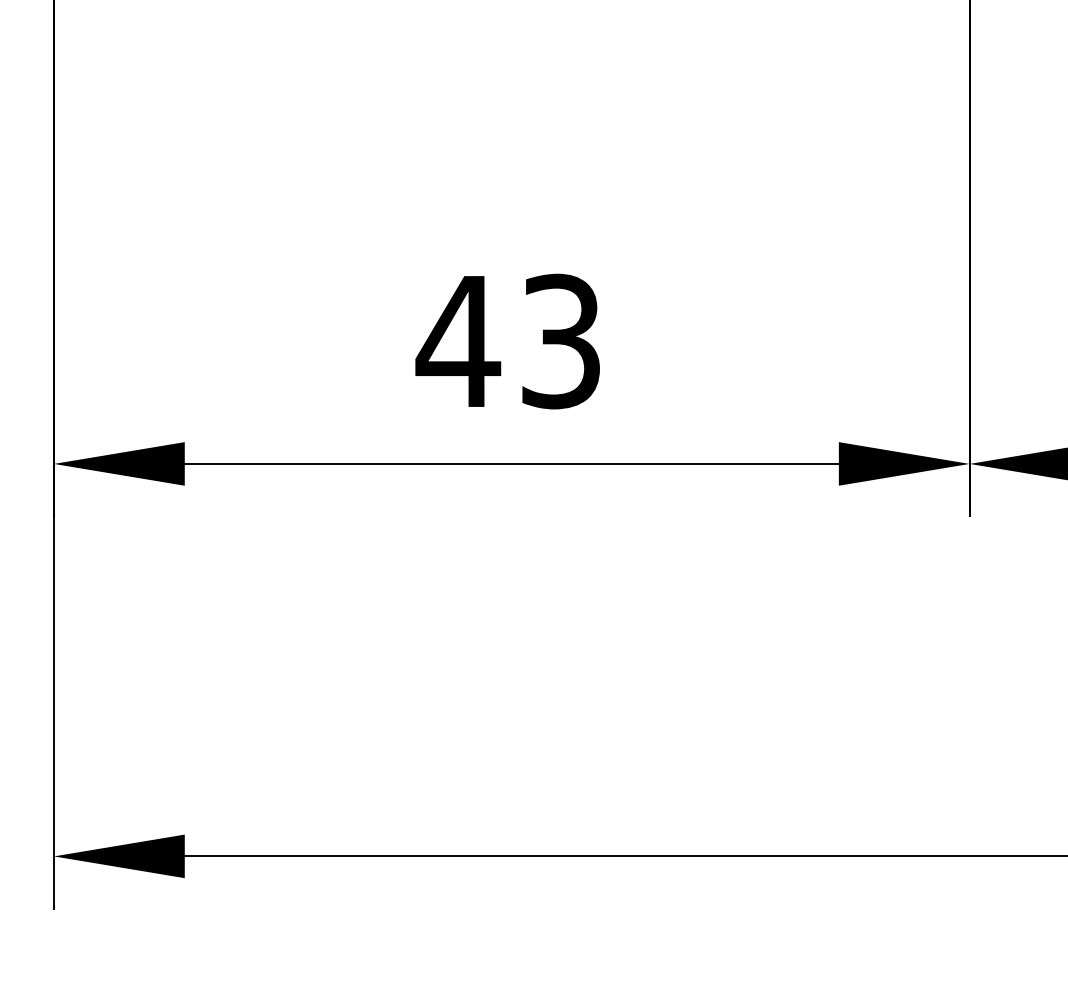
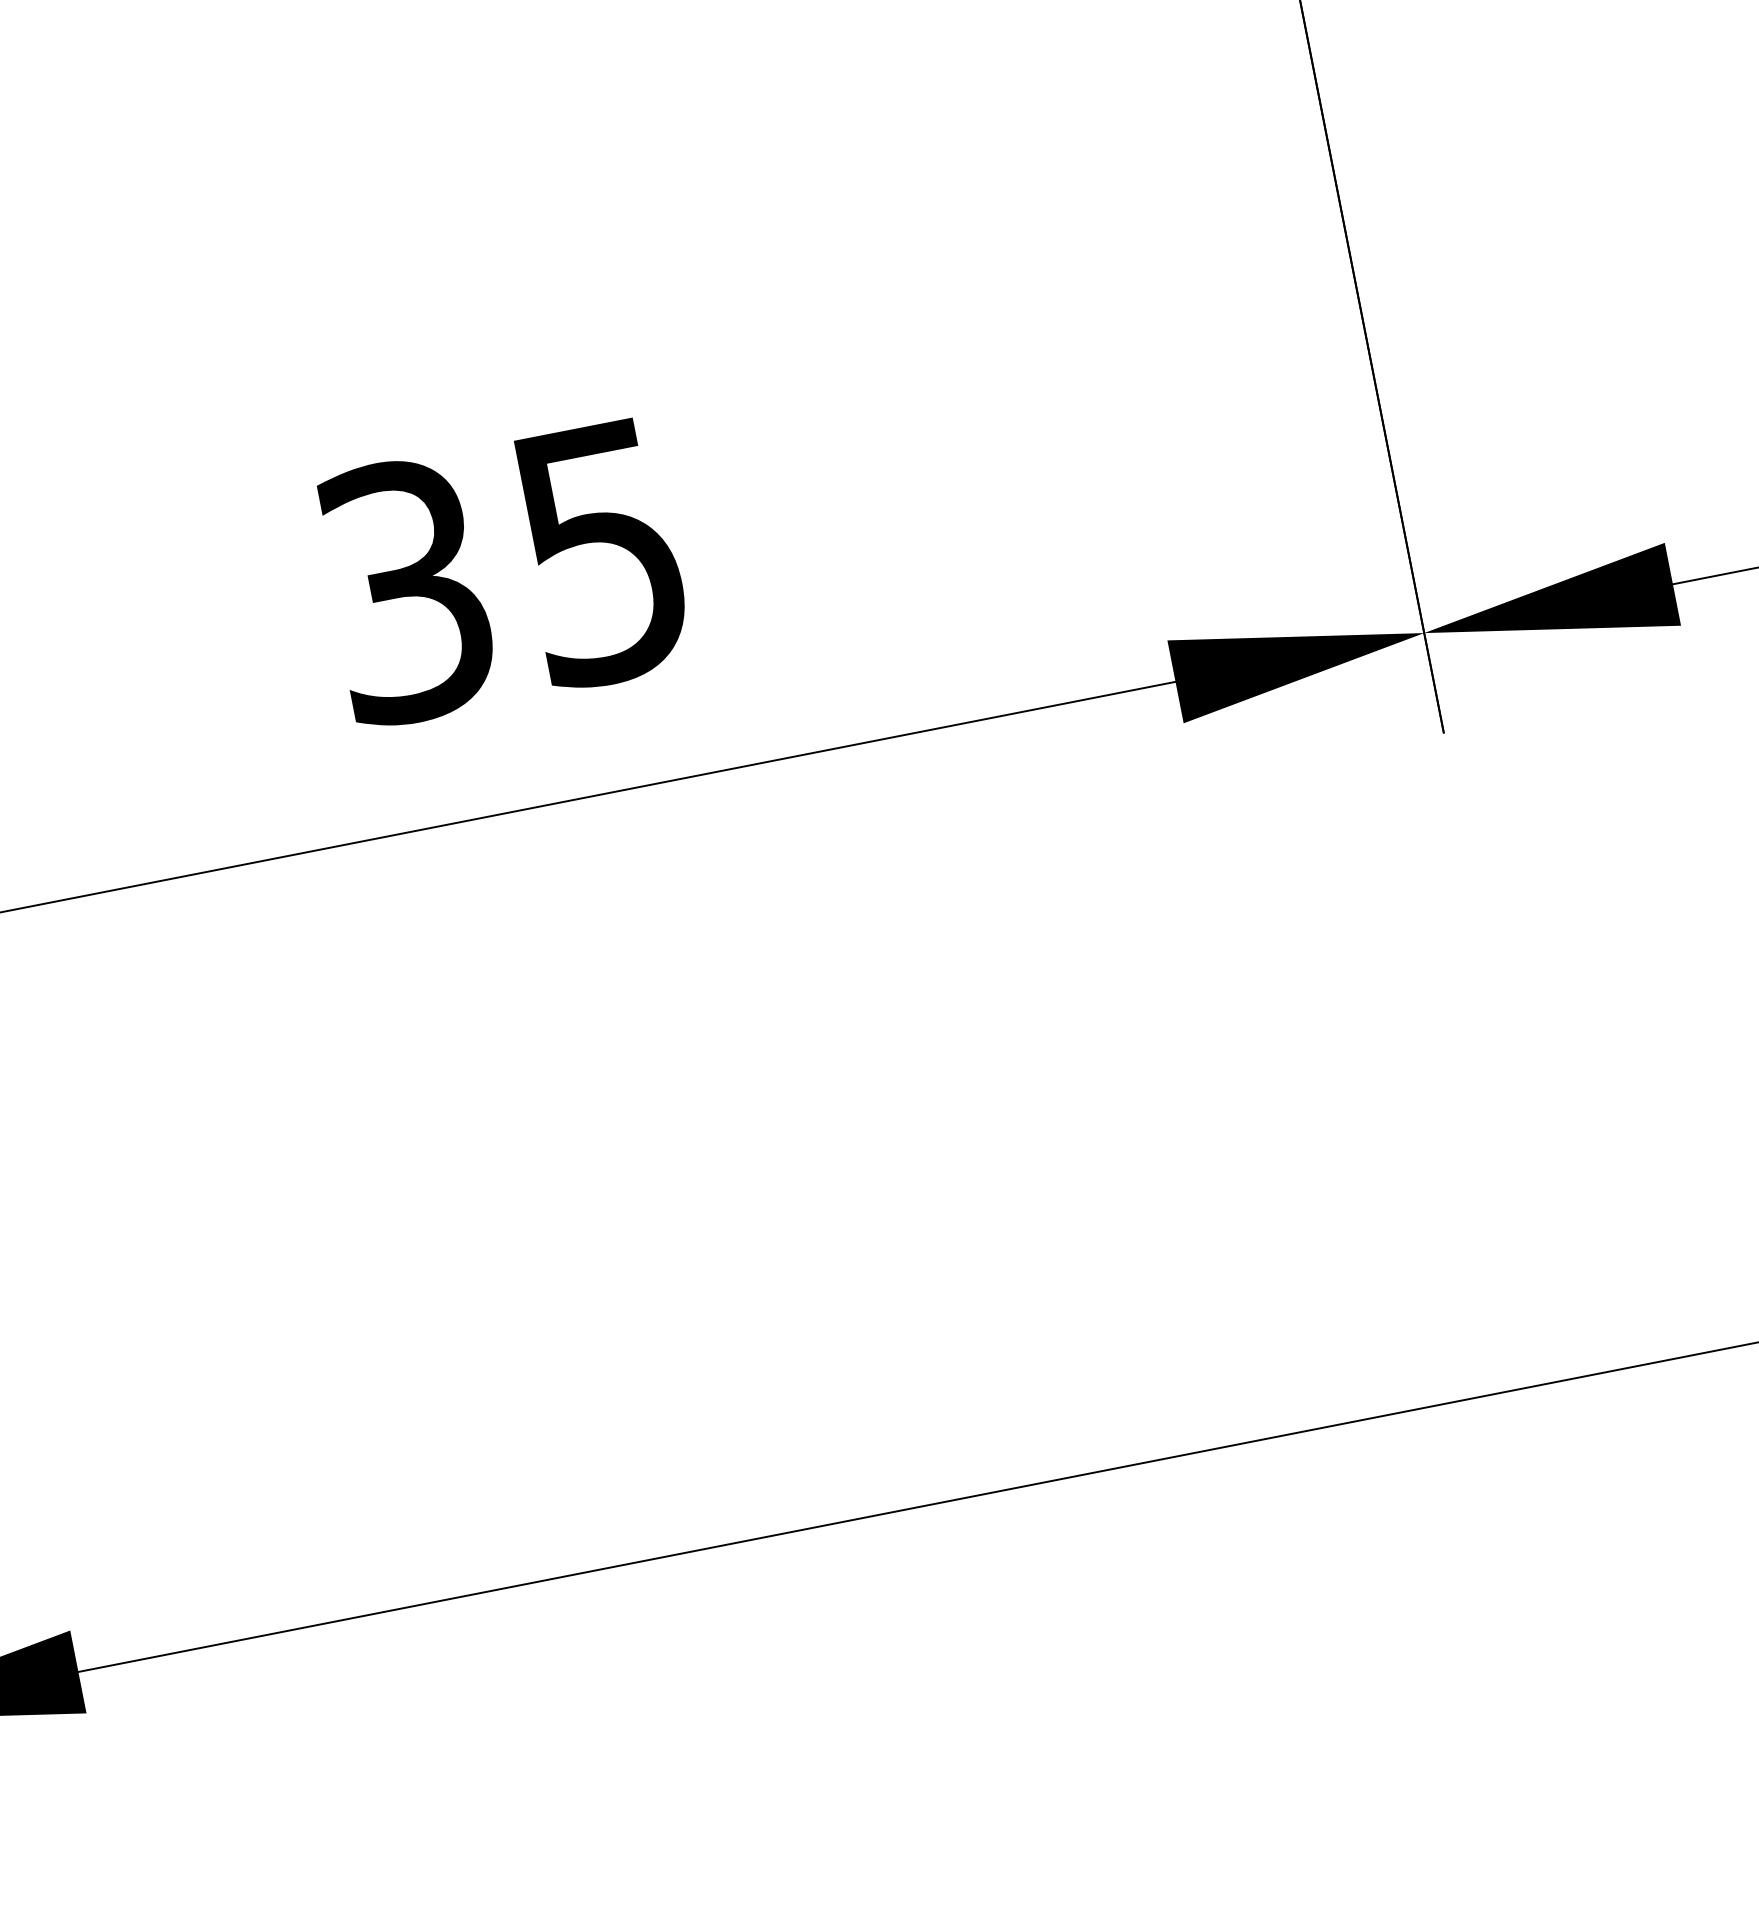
text: (507, 341) -> (499, 572), 43 -> 35

